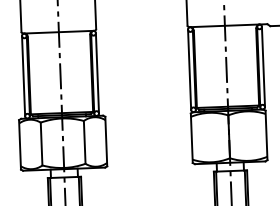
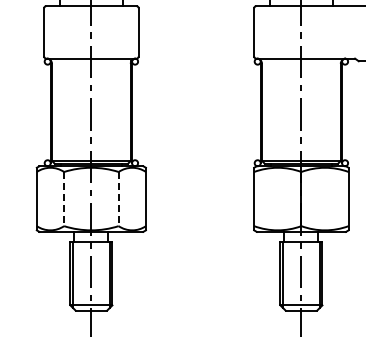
line: (263, 66) -> (348, 112), removed
line: (189, 69) -> (254, 112), removed
line: (97, 73) -> (138, 112), removed
line: (23, 76) -> (44, 112), removed
line: (84, 142) -> (118, 199), solid -> dashed
line: (41, 144) -> (64, 199), solid -> dashed

